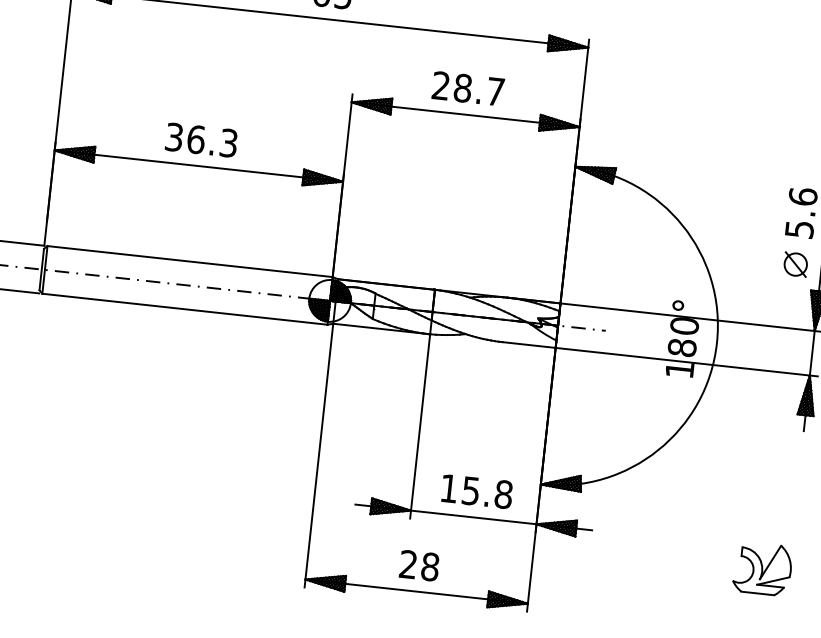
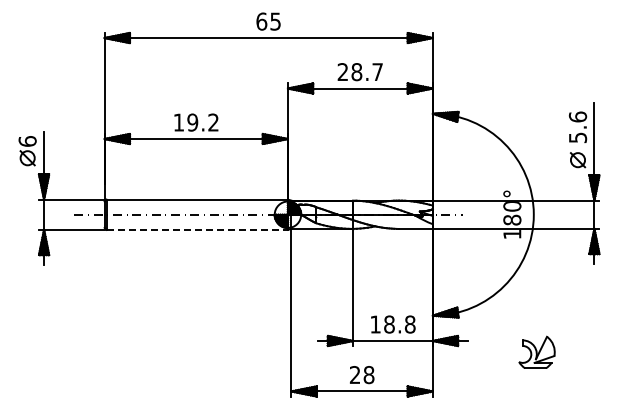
text: (200, 139) -> (195, 122), 36.3 -> 19.2
line: (185, 308) -> (197, 229), solid -> dashed
text: (471, 490) -> (389, 324), 15.8 -> 18.8
part: (762, 567) -> (536, 351), moved

